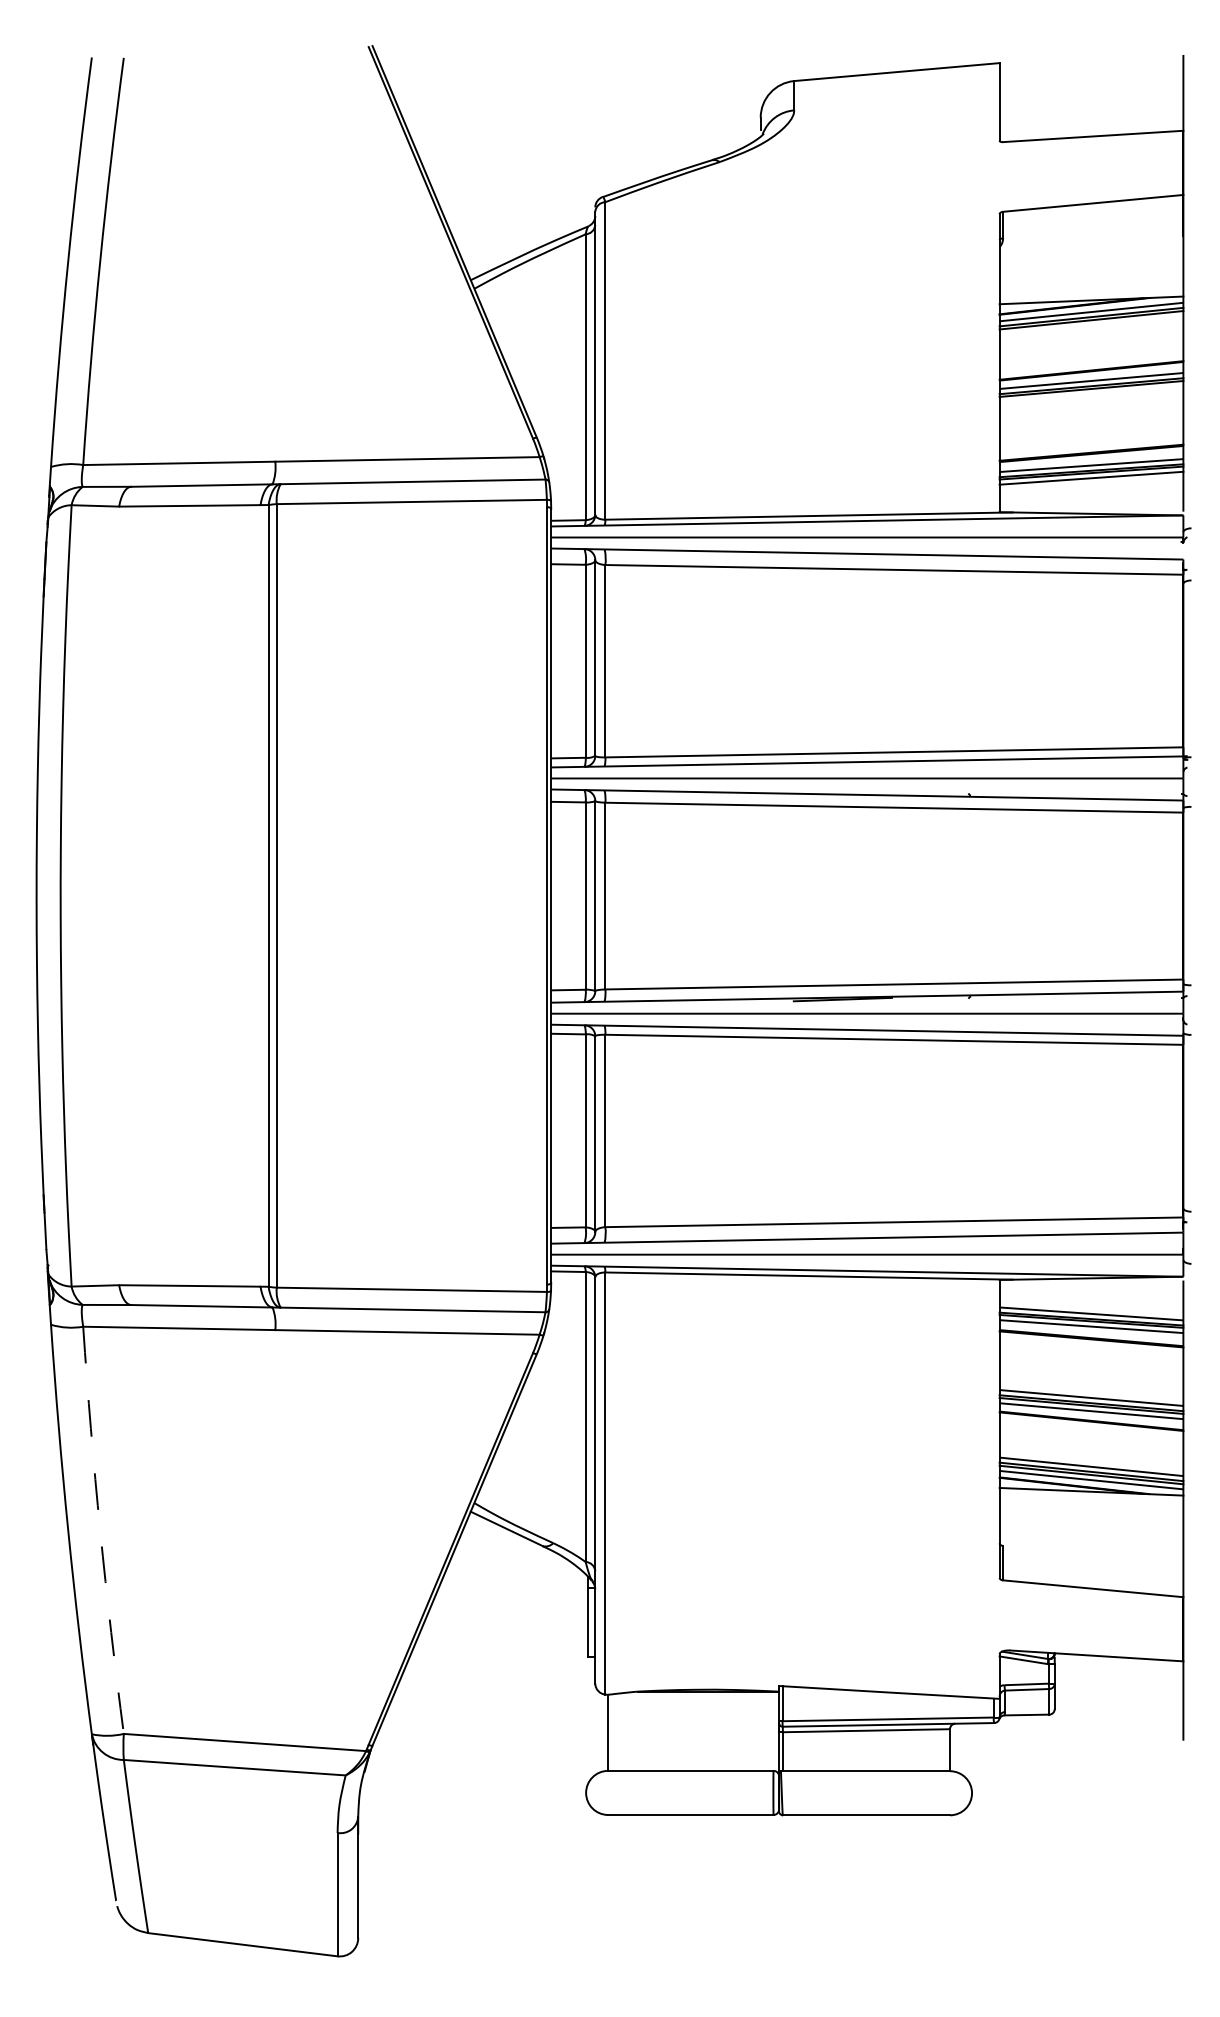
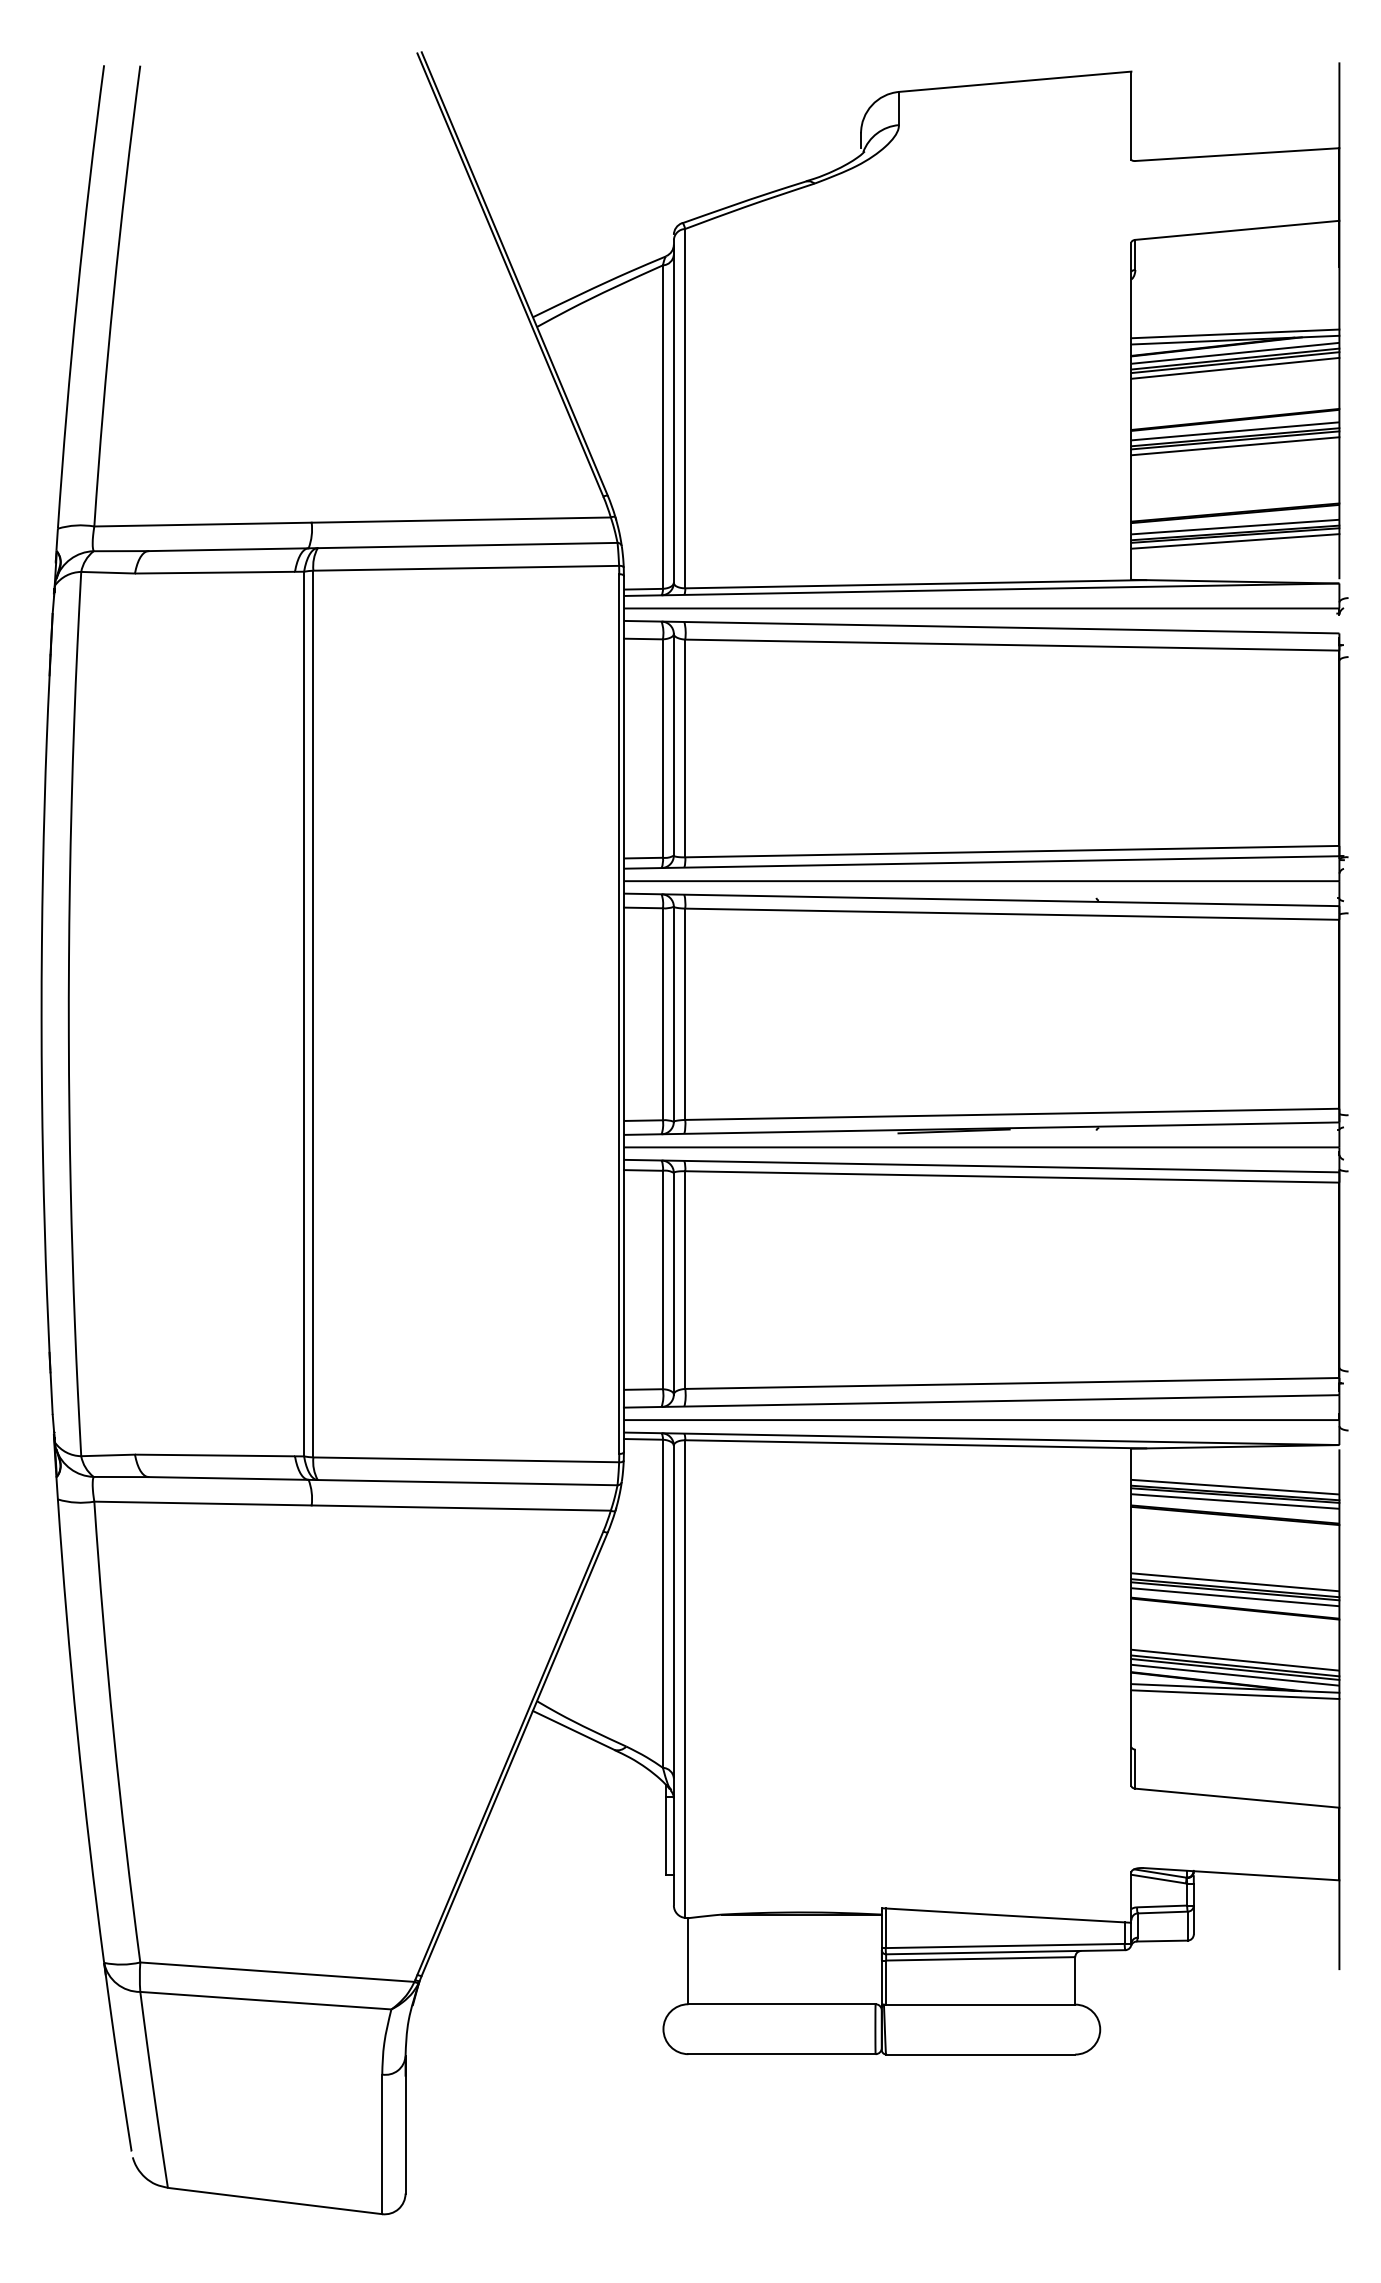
line: (1091, 294) -> (1235, 333), added
line: (1091, 325) -> (1235, 368), added
line: (1091, 394) -> (1235, 446), added
line: (1091, 1497) -> (1235, 1694), added
arc: (100, 1530) -> (113, 1732), dashed -> solid

